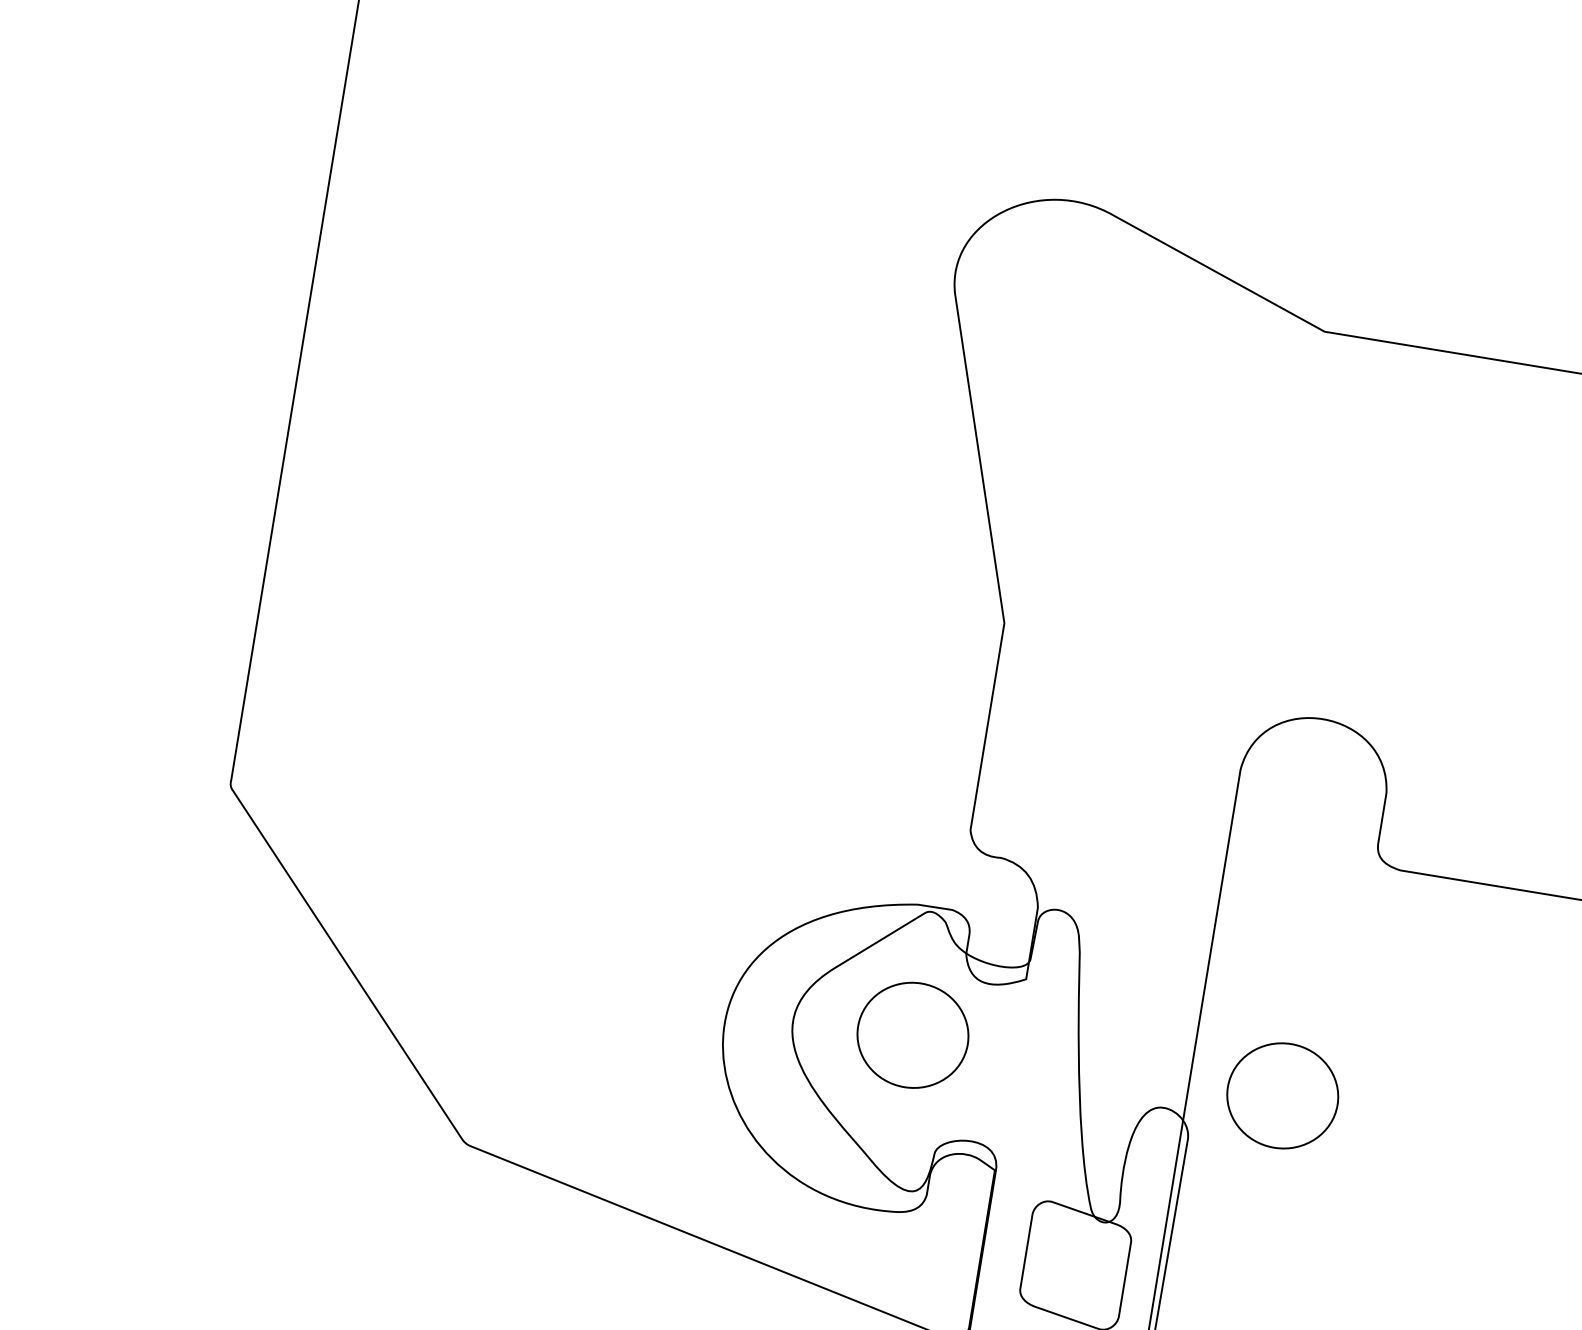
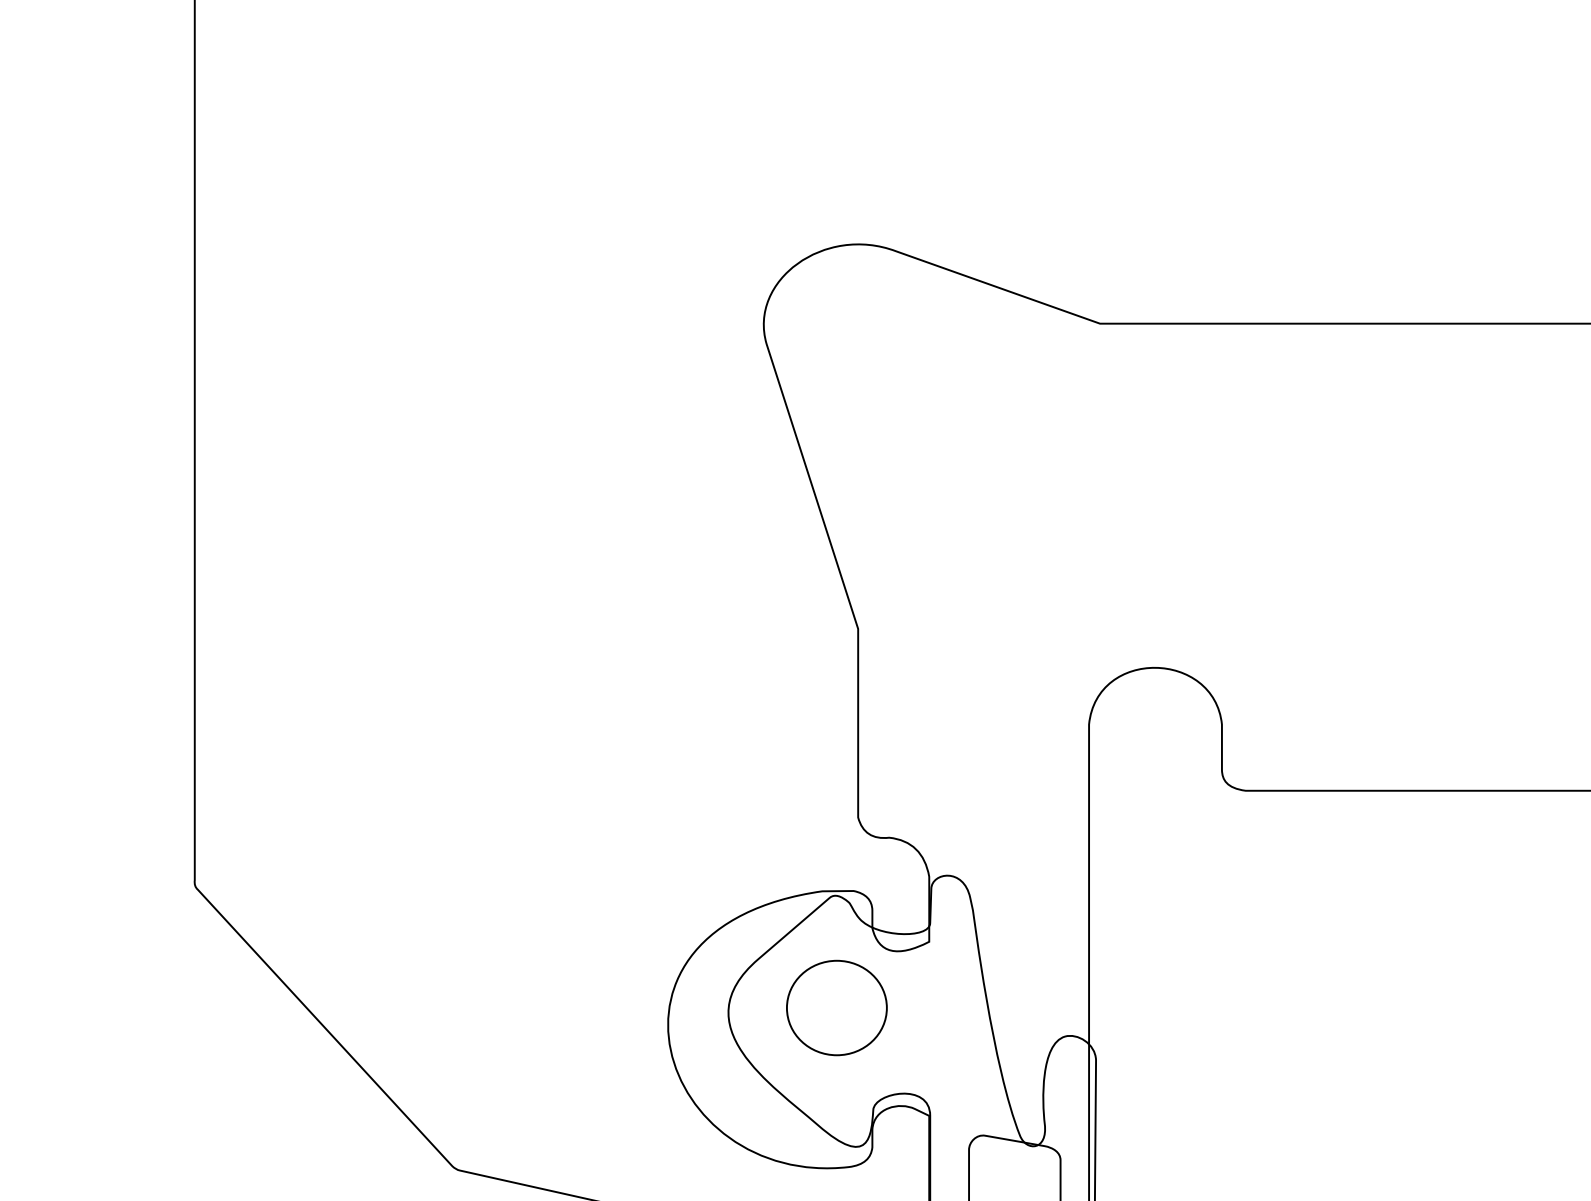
part: (1282, 1095) -> (1173, 1007), removed

